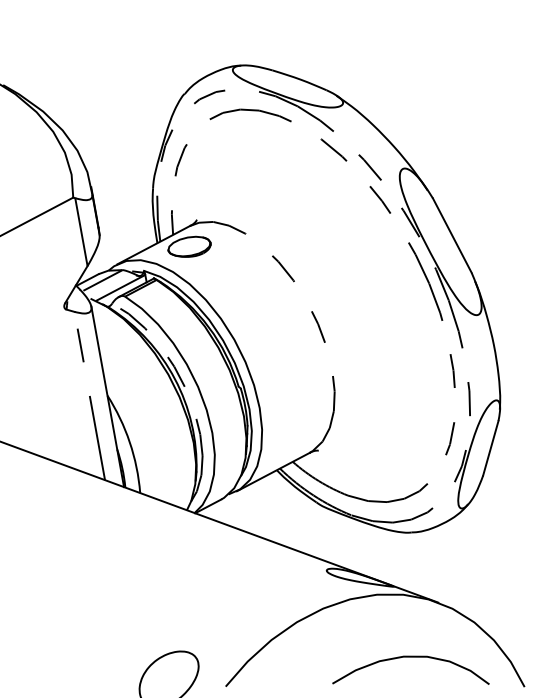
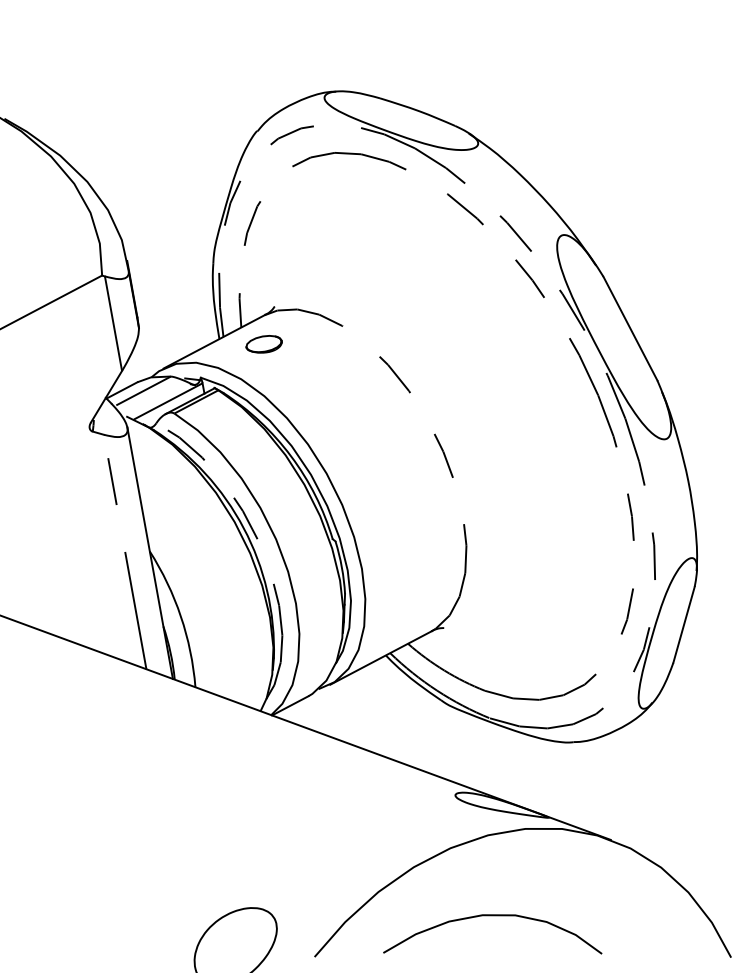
part: (189, 247) -> (263, 344), size x0.6
curve: (410, 657) -> (492, 916), moved

